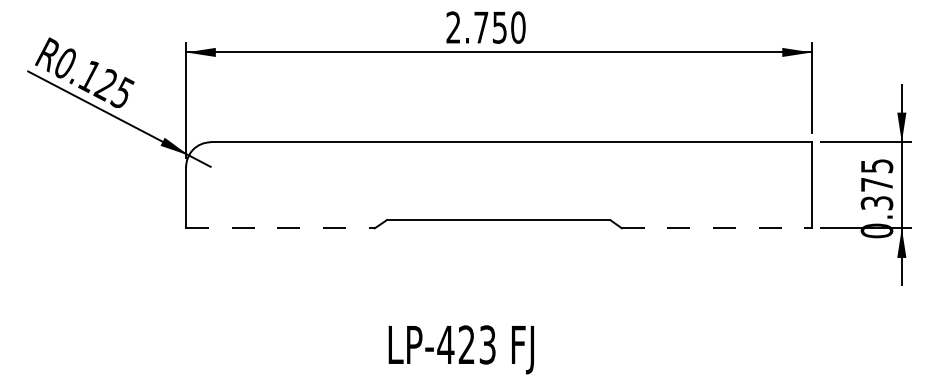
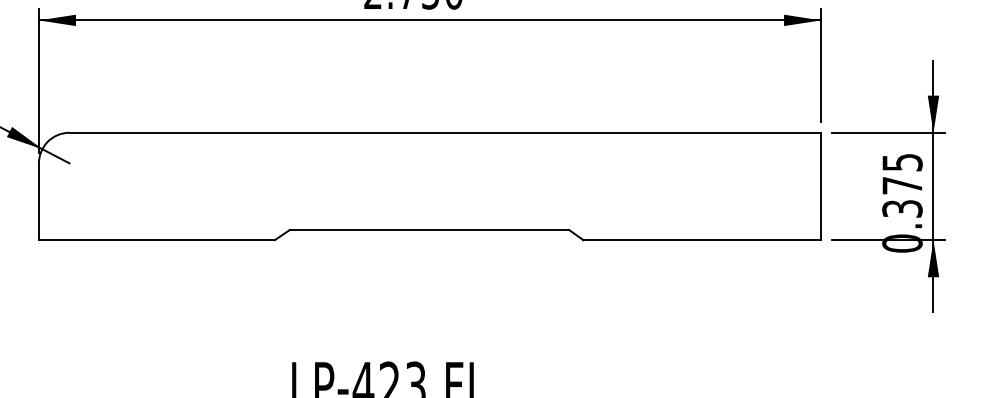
line: (281, 228) -> (158, 240), dashed -> solid
line: (717, 228) -> (703, 240), dashed -> solid

